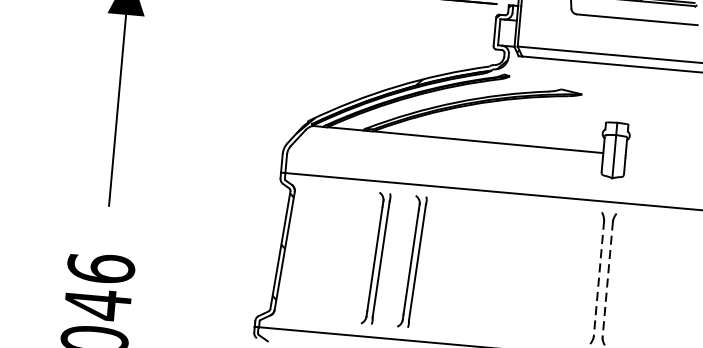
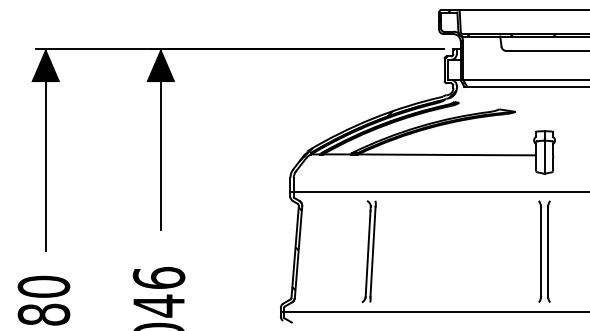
part: (411, 261) -> (396, 251), removed
line: (599, 278) -> (541, 251), dashed -> solid
line: (607, 278) -> (547, 251), dashed -> solid

